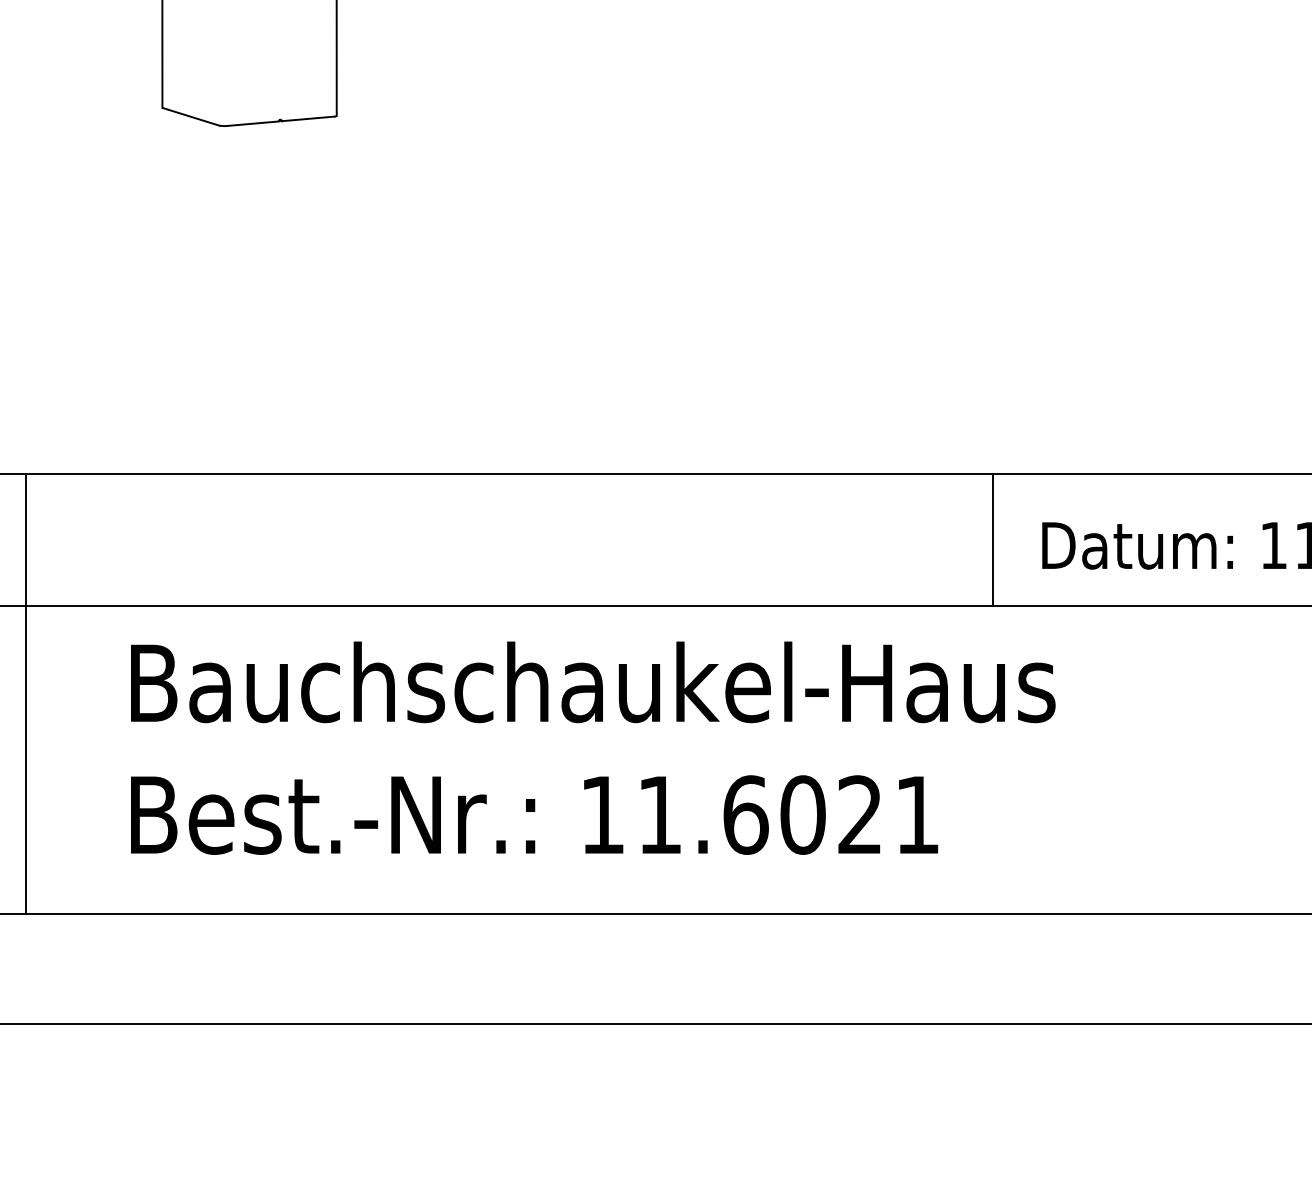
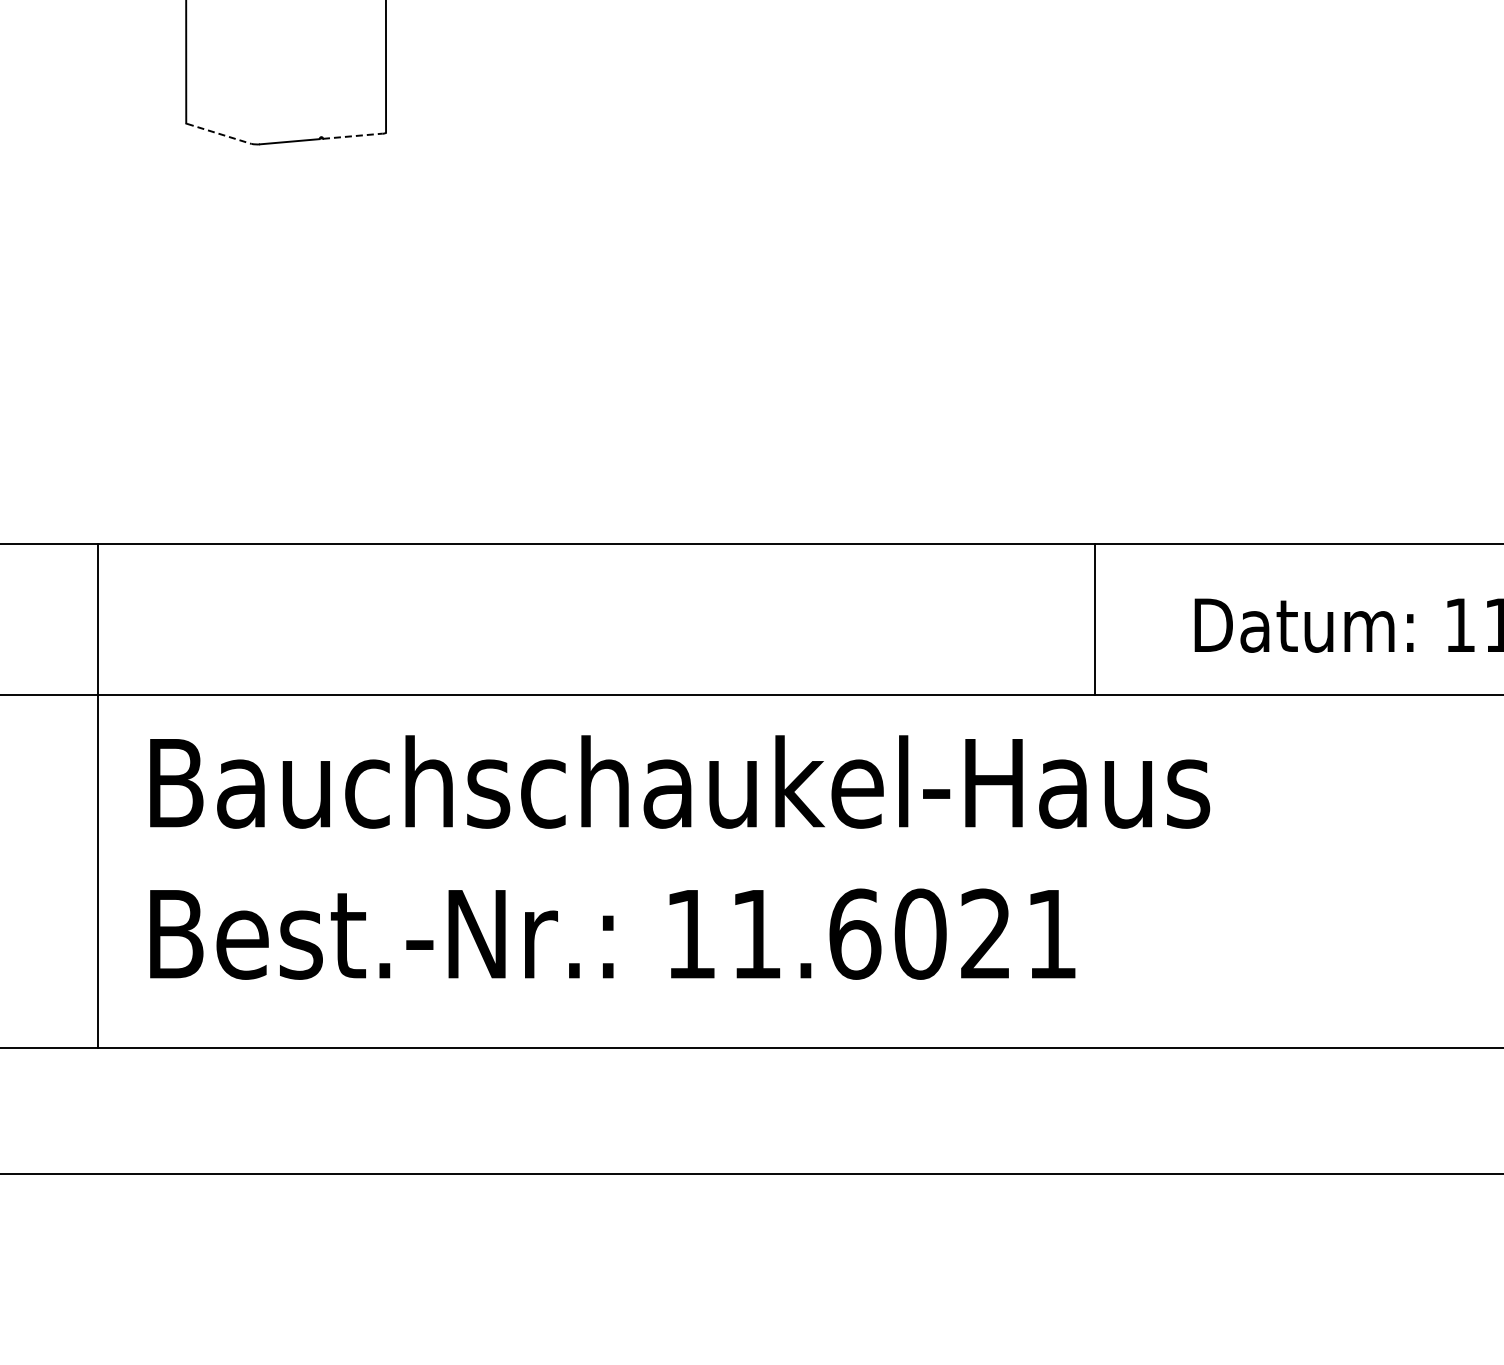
line: (191, 116) -> (219, 133), solid -> dashed
line: (307, 119) -> (352, 136), solid -> dashed
line: (993, 539) -> (1095, 618), moved
line: (25, 694) -> (97, 795), moved

